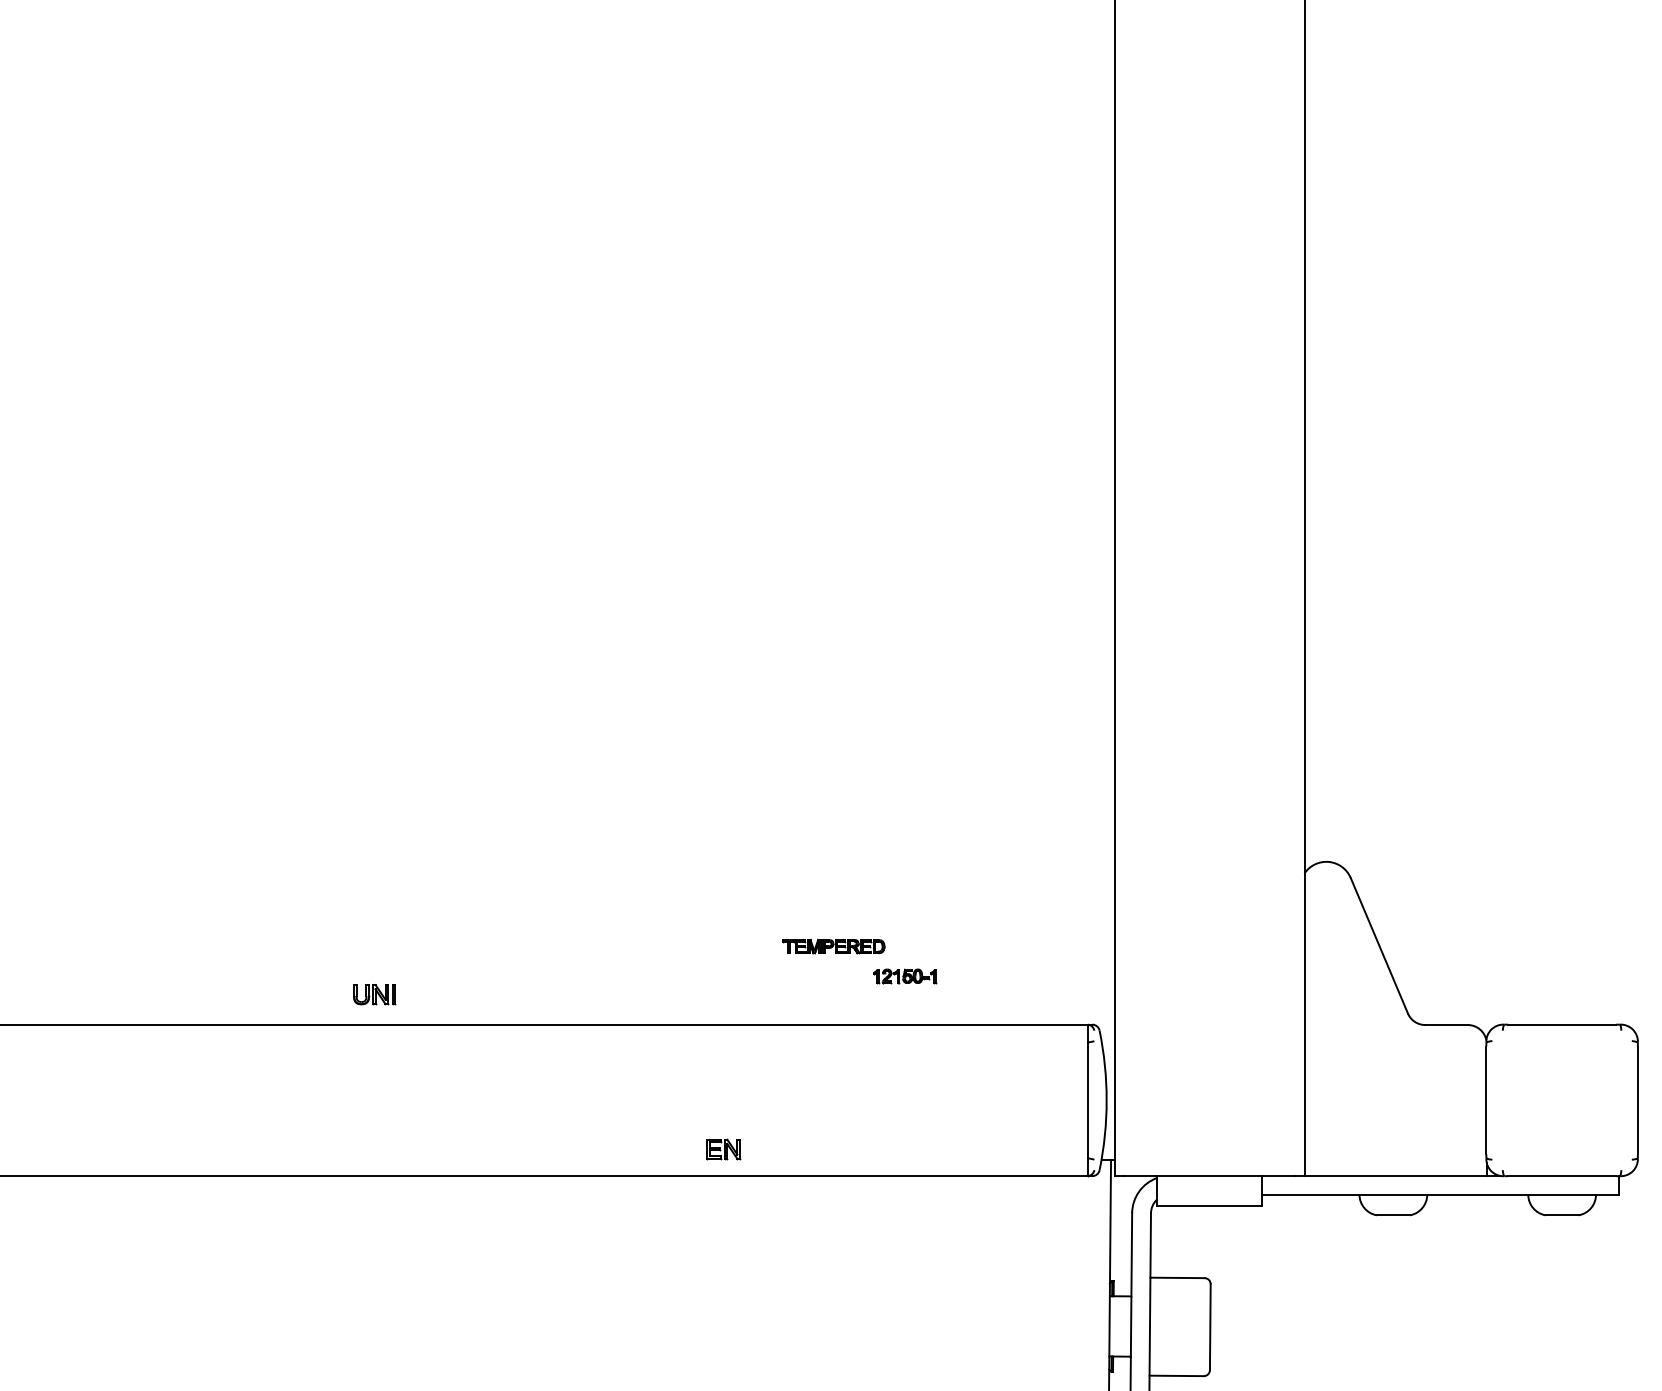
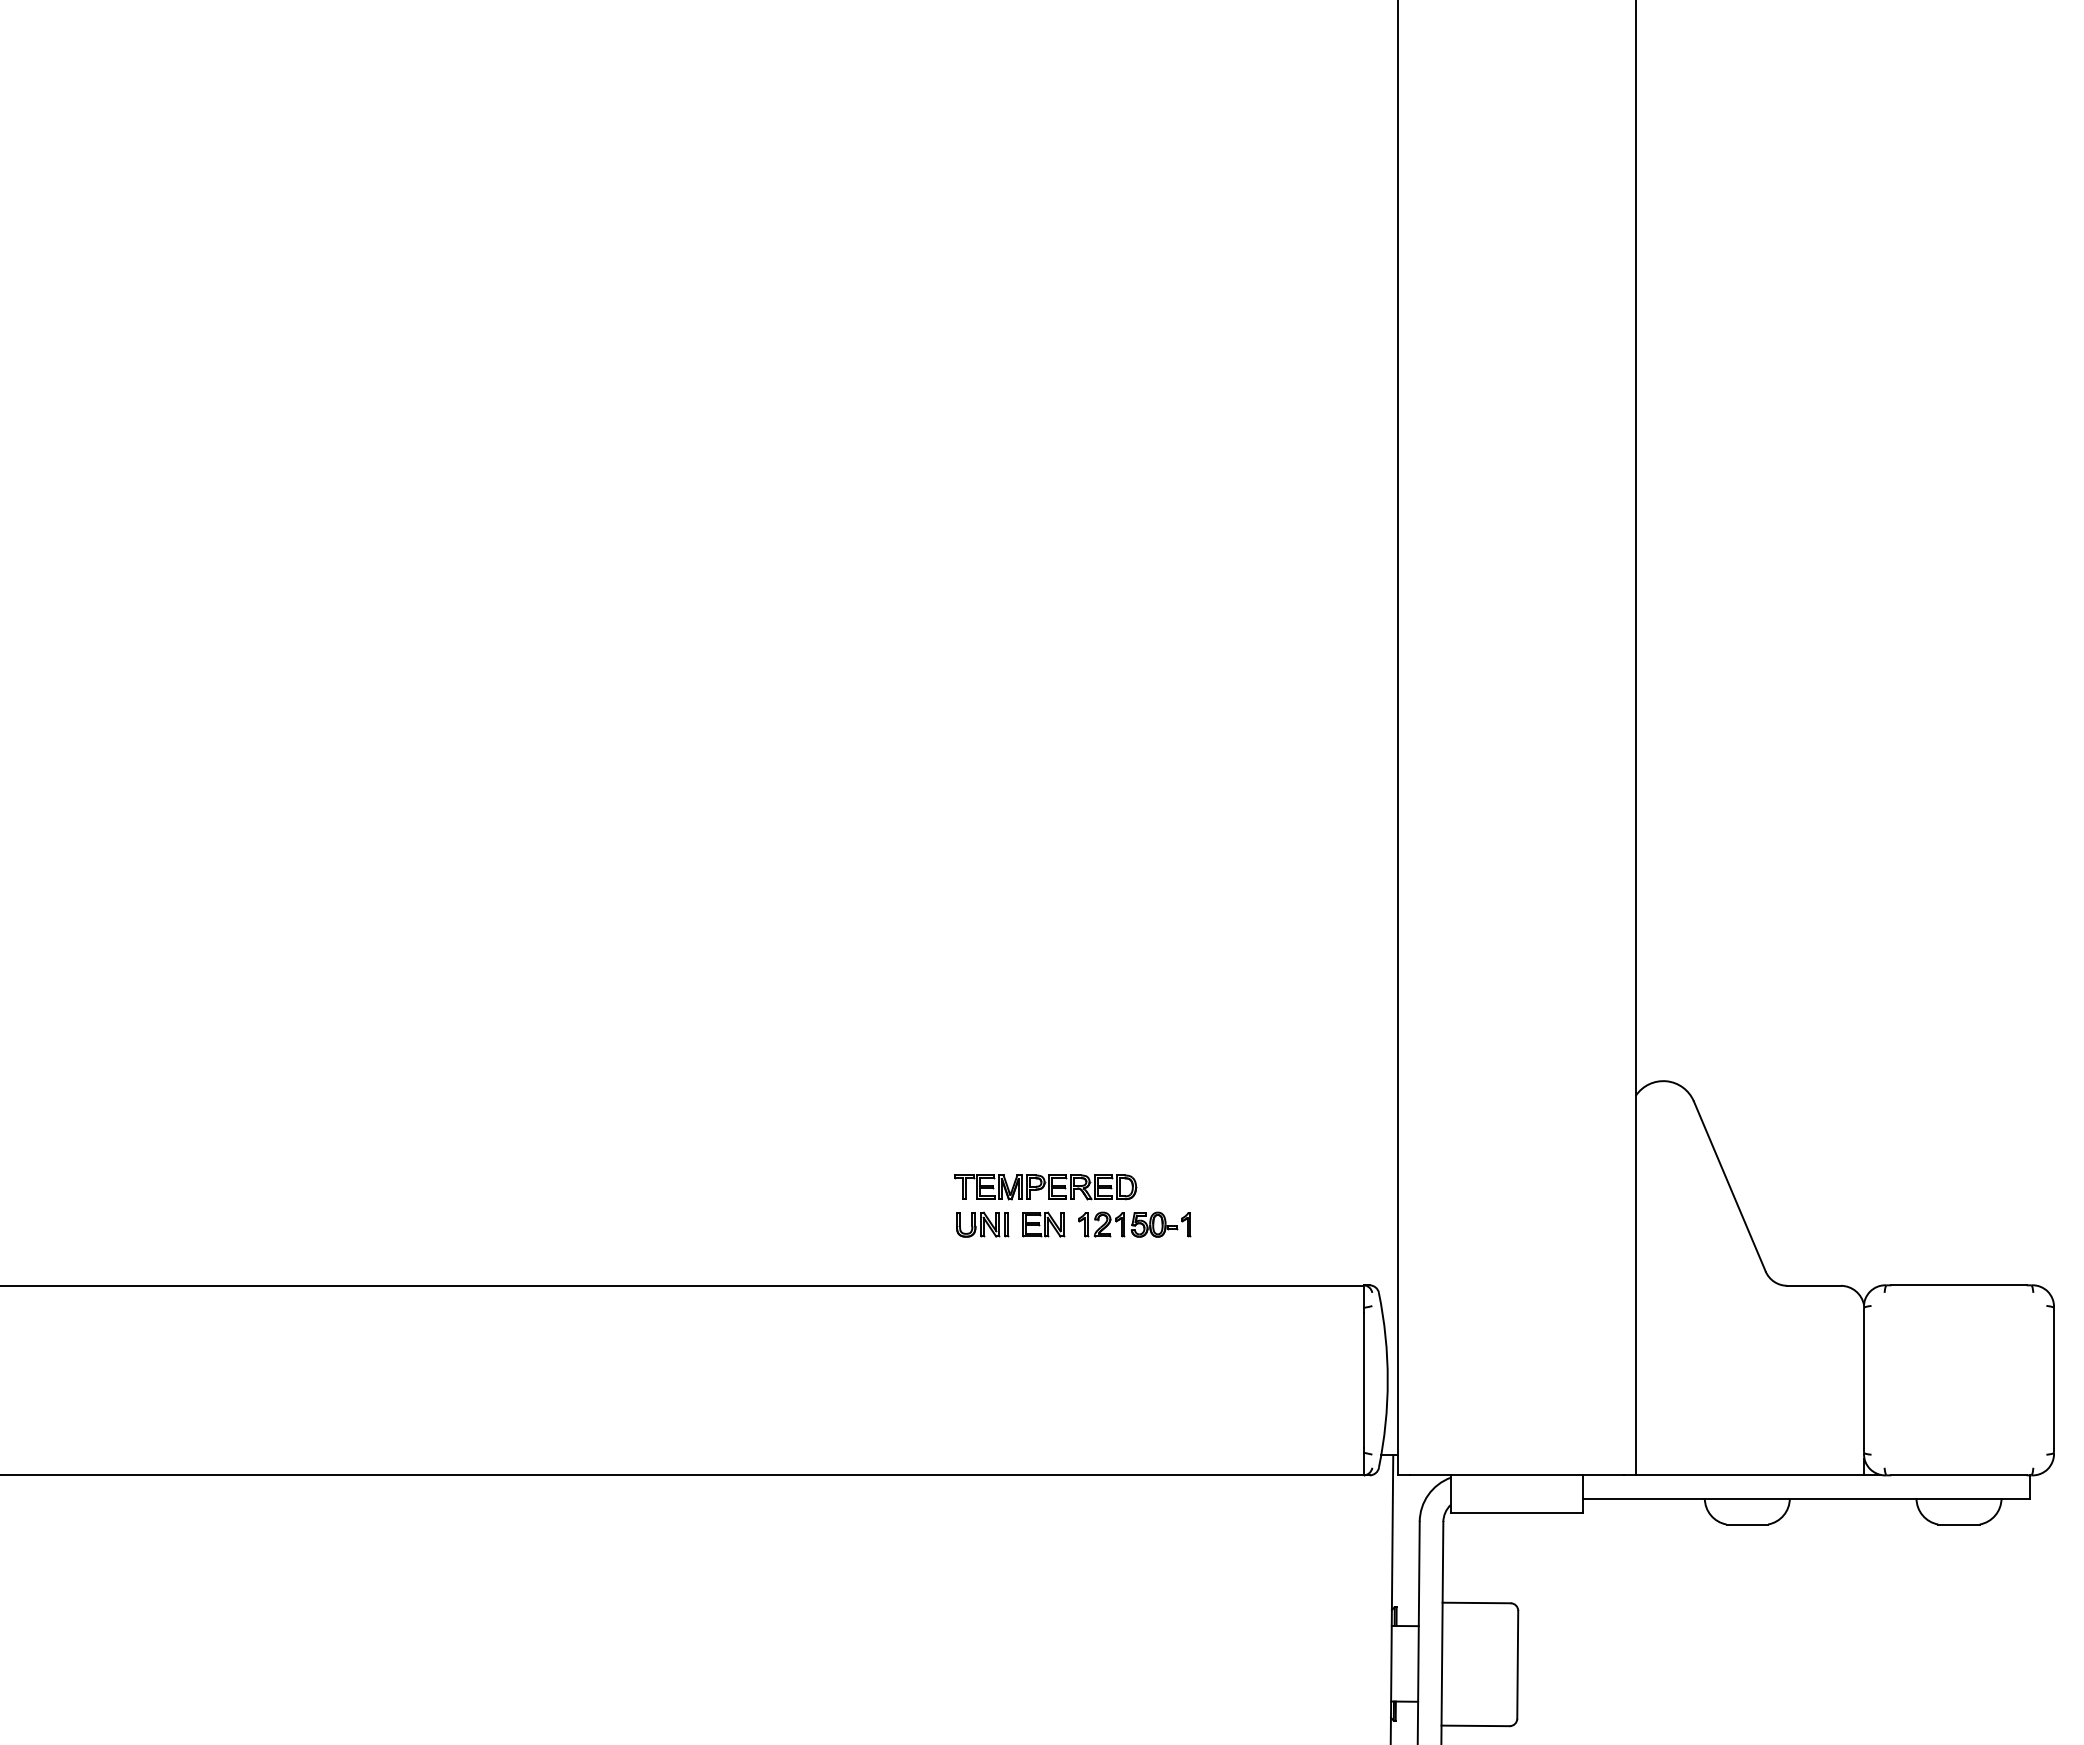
part: (833, 946) -> (1045, 1187), size x1.43
part: (904, 976) -> (1134, 1224), size x1.43
part: (374, 994) -> (982, 1224), moved
part: (723, 1149) -> (1043, 1224), moved

